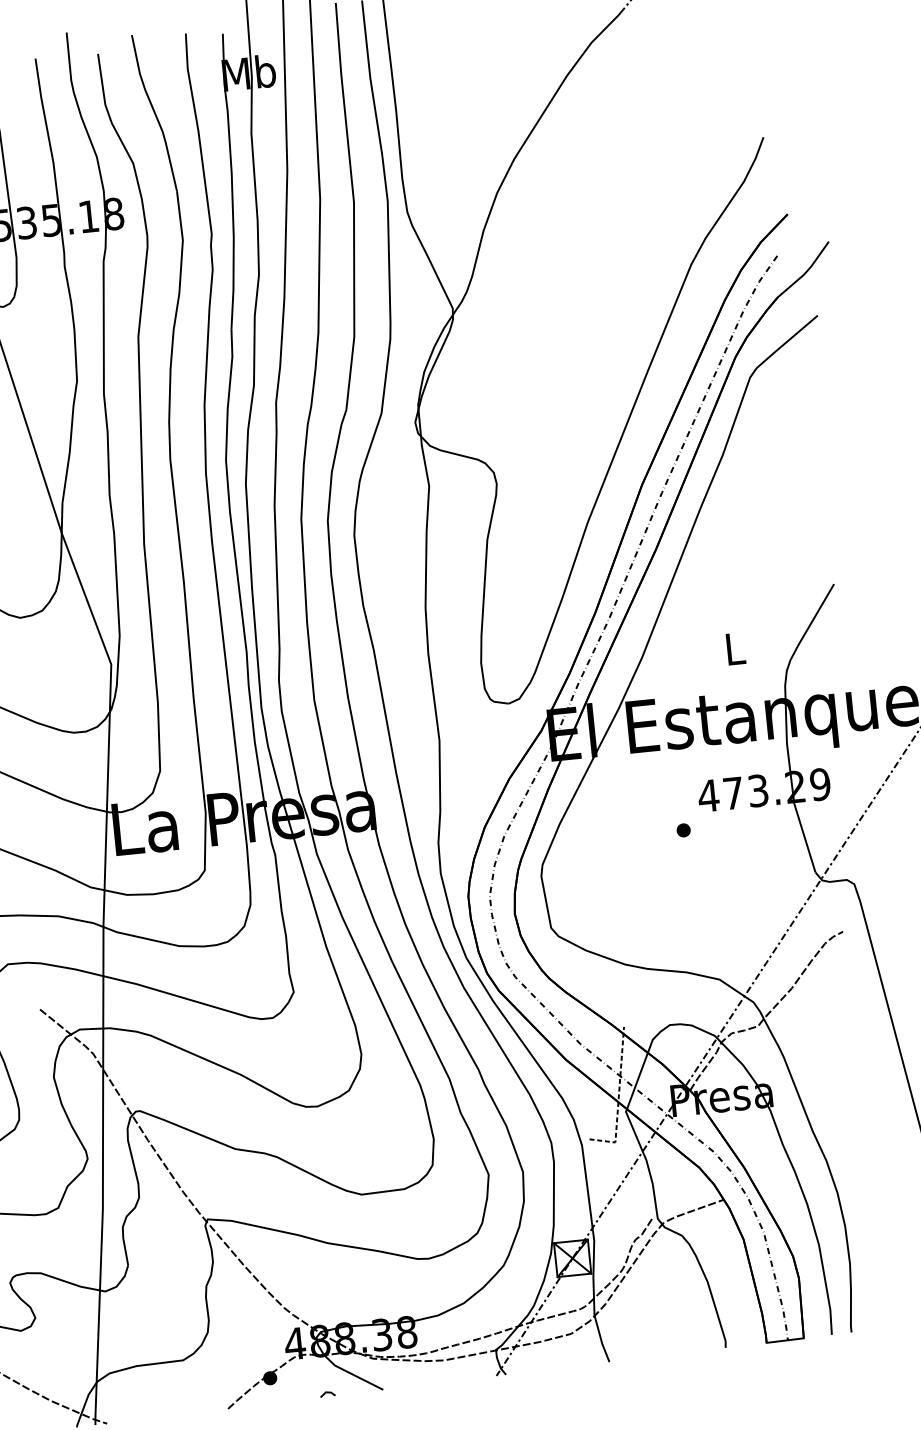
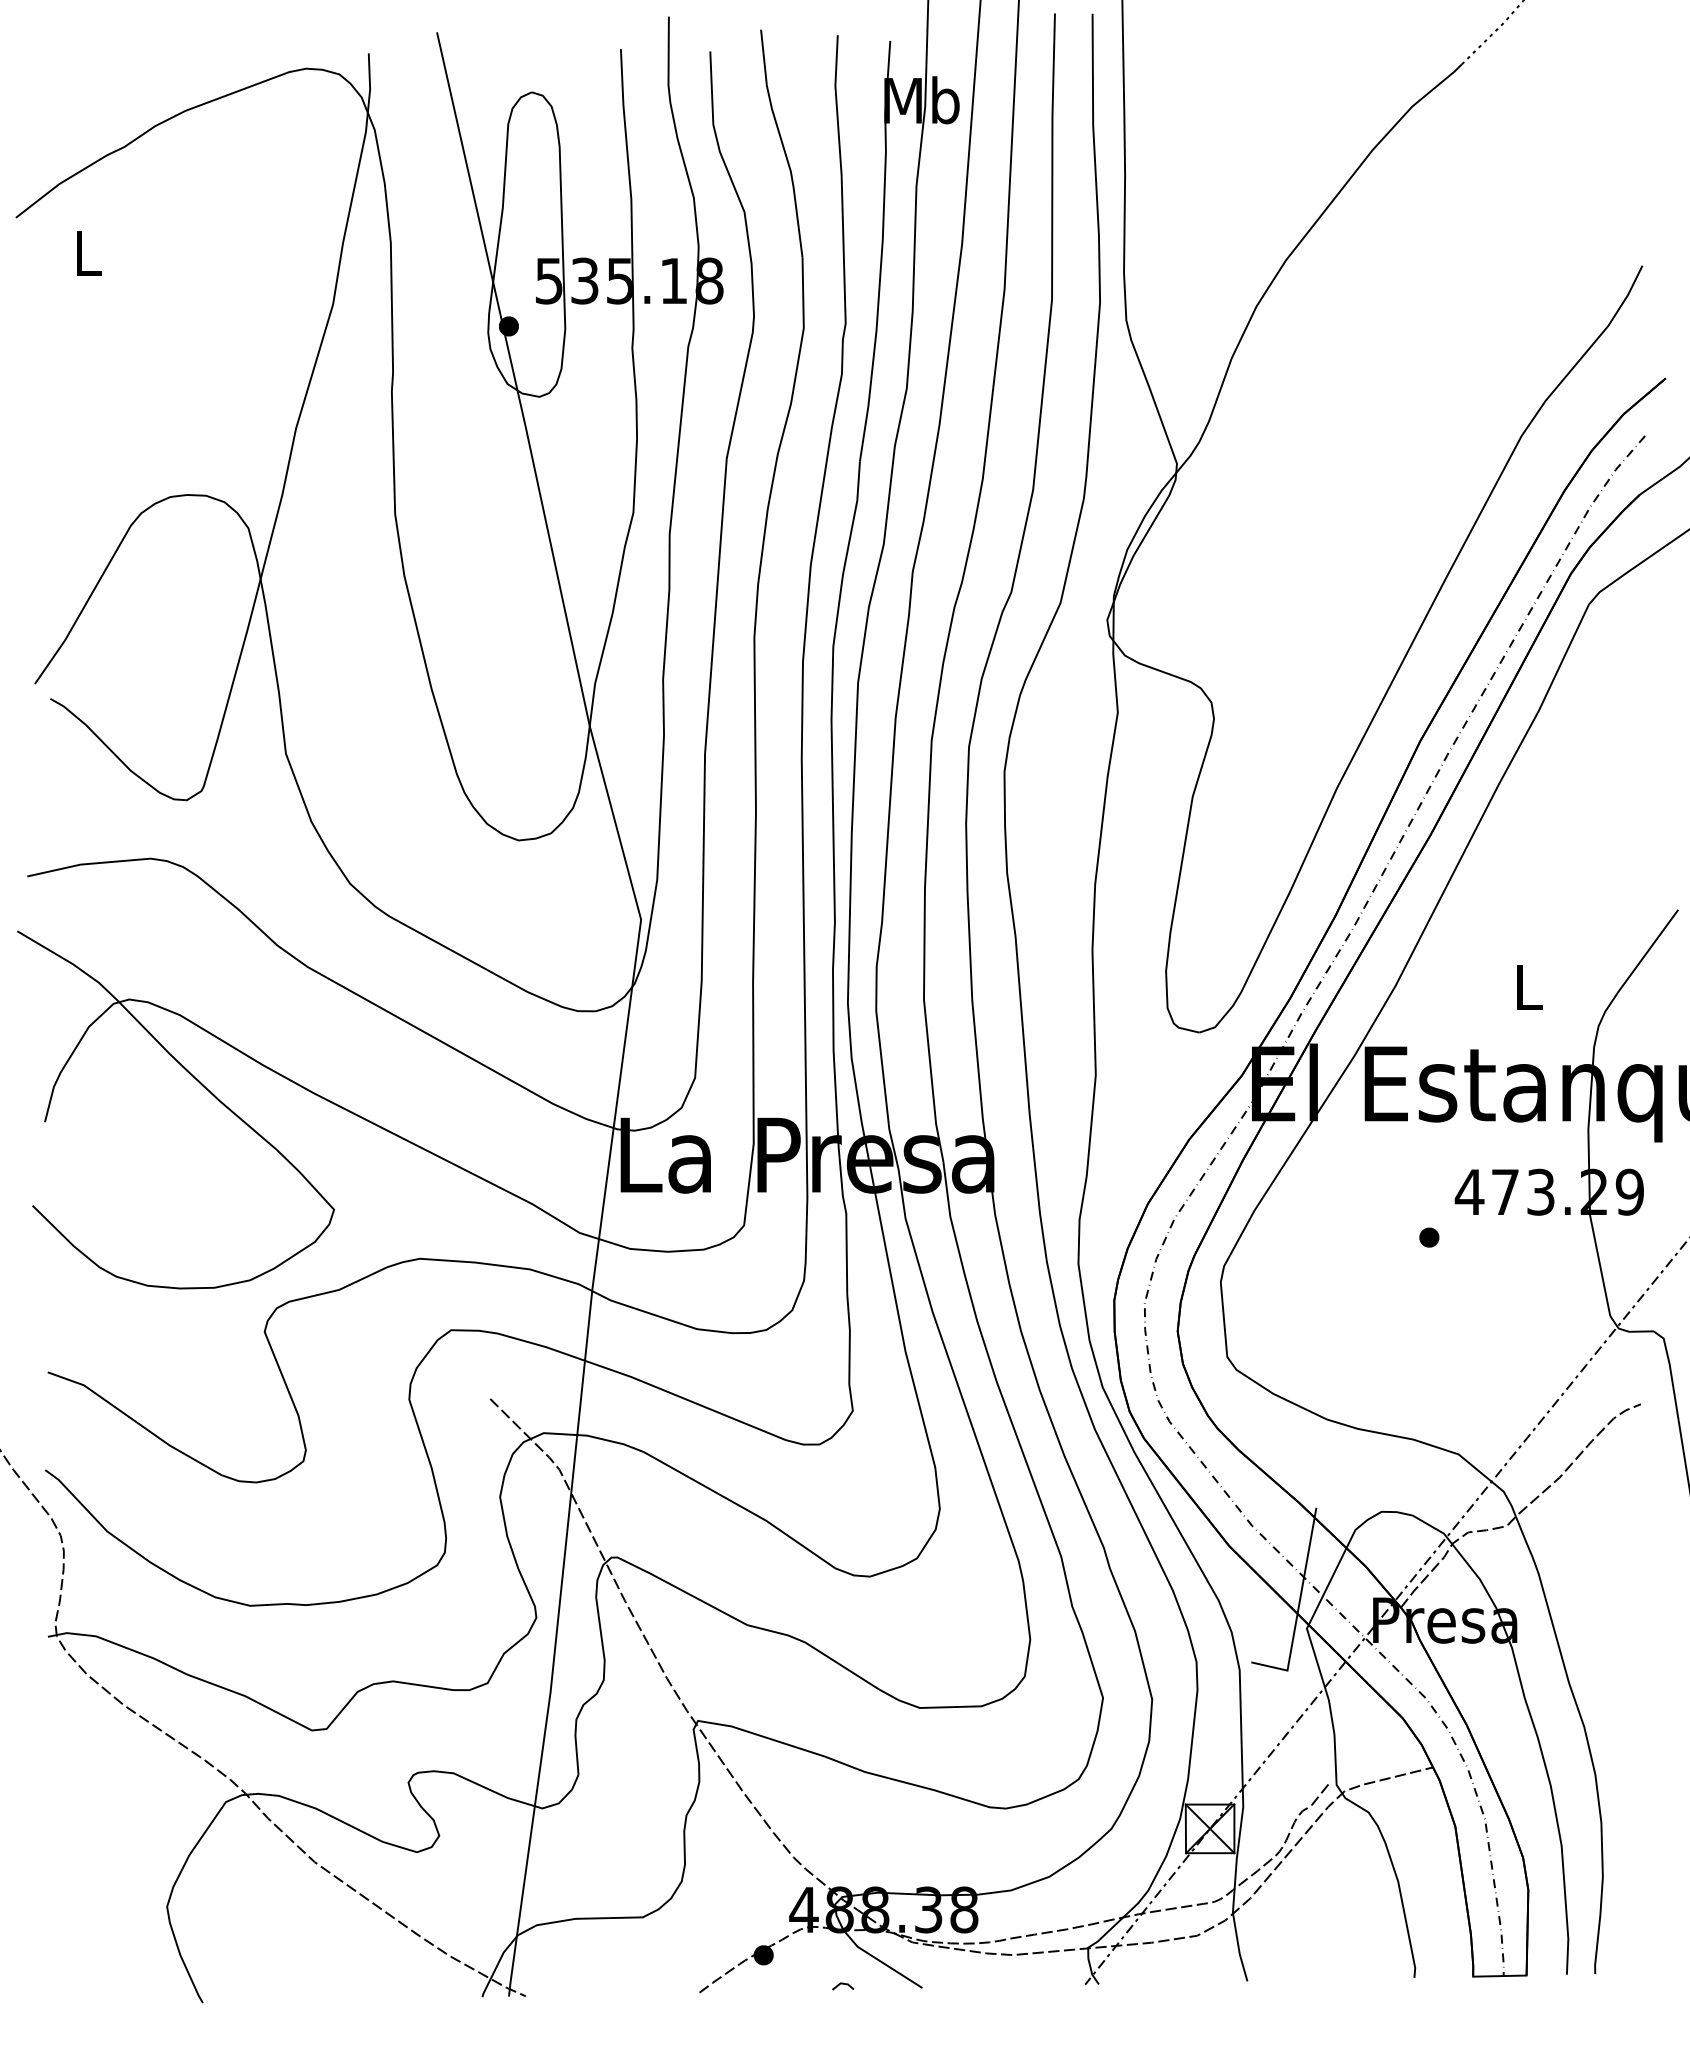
line: (618, 1097) -> (1298, 1607), dashed -> solid

